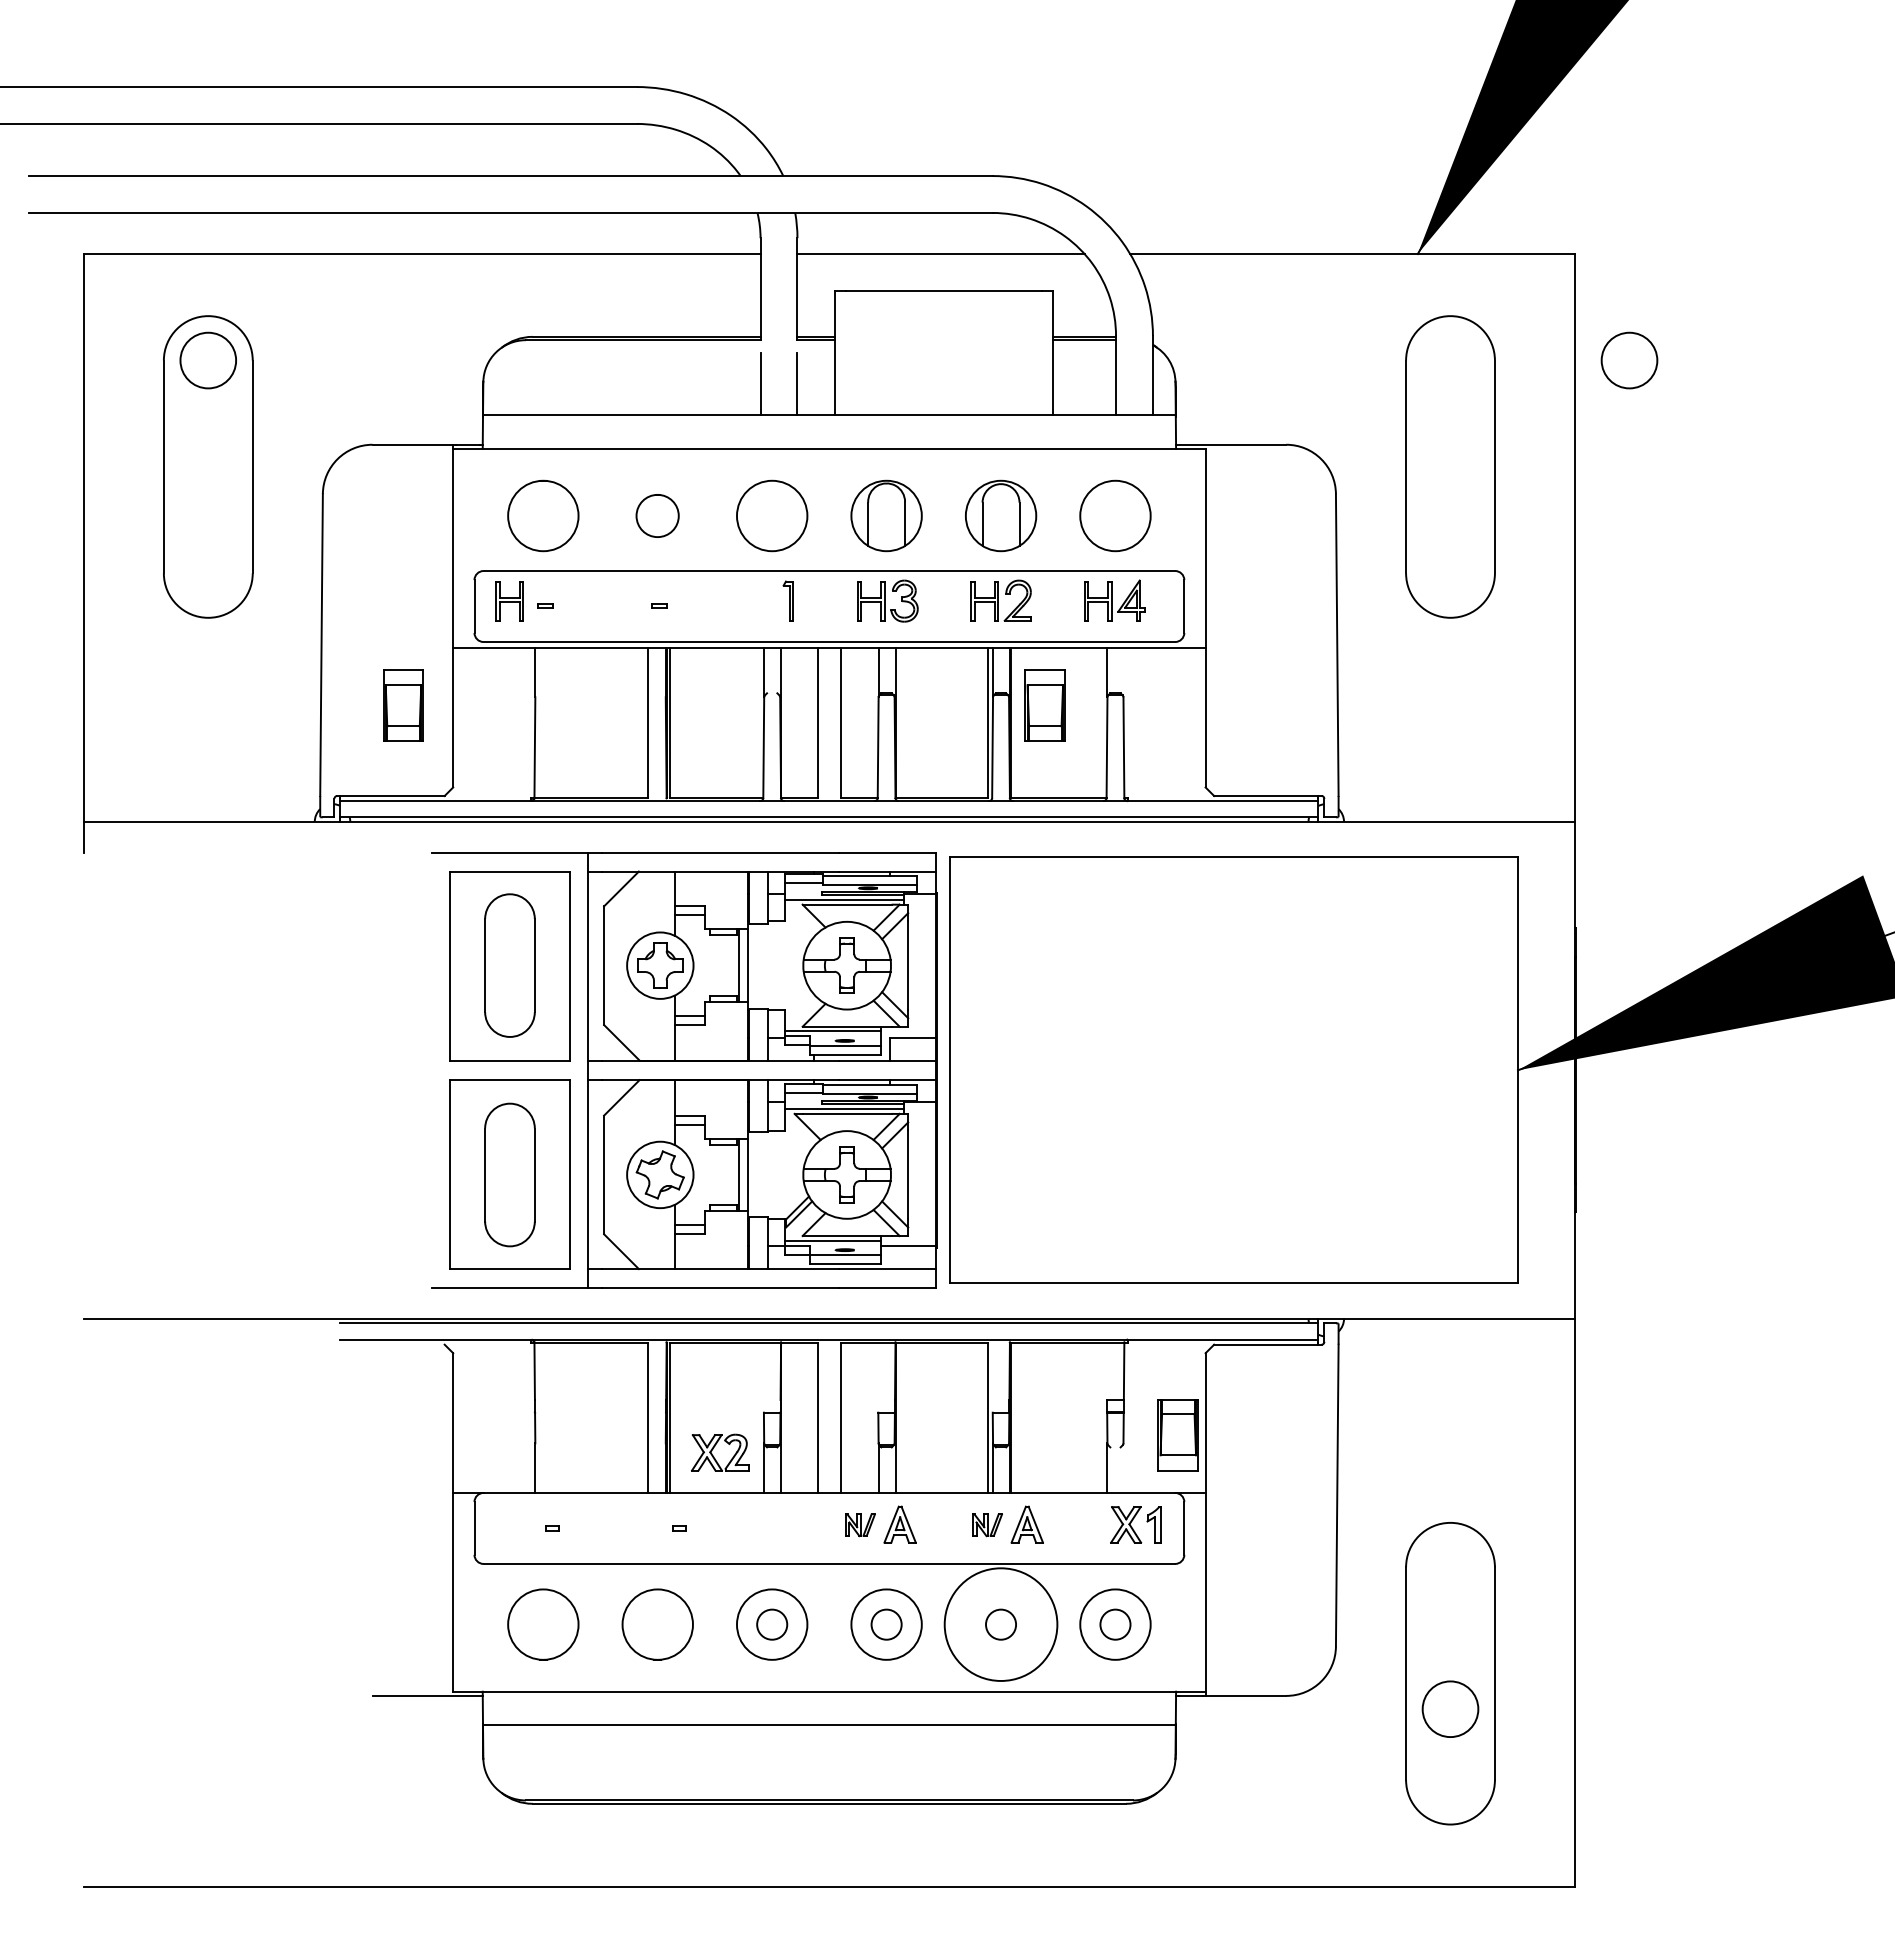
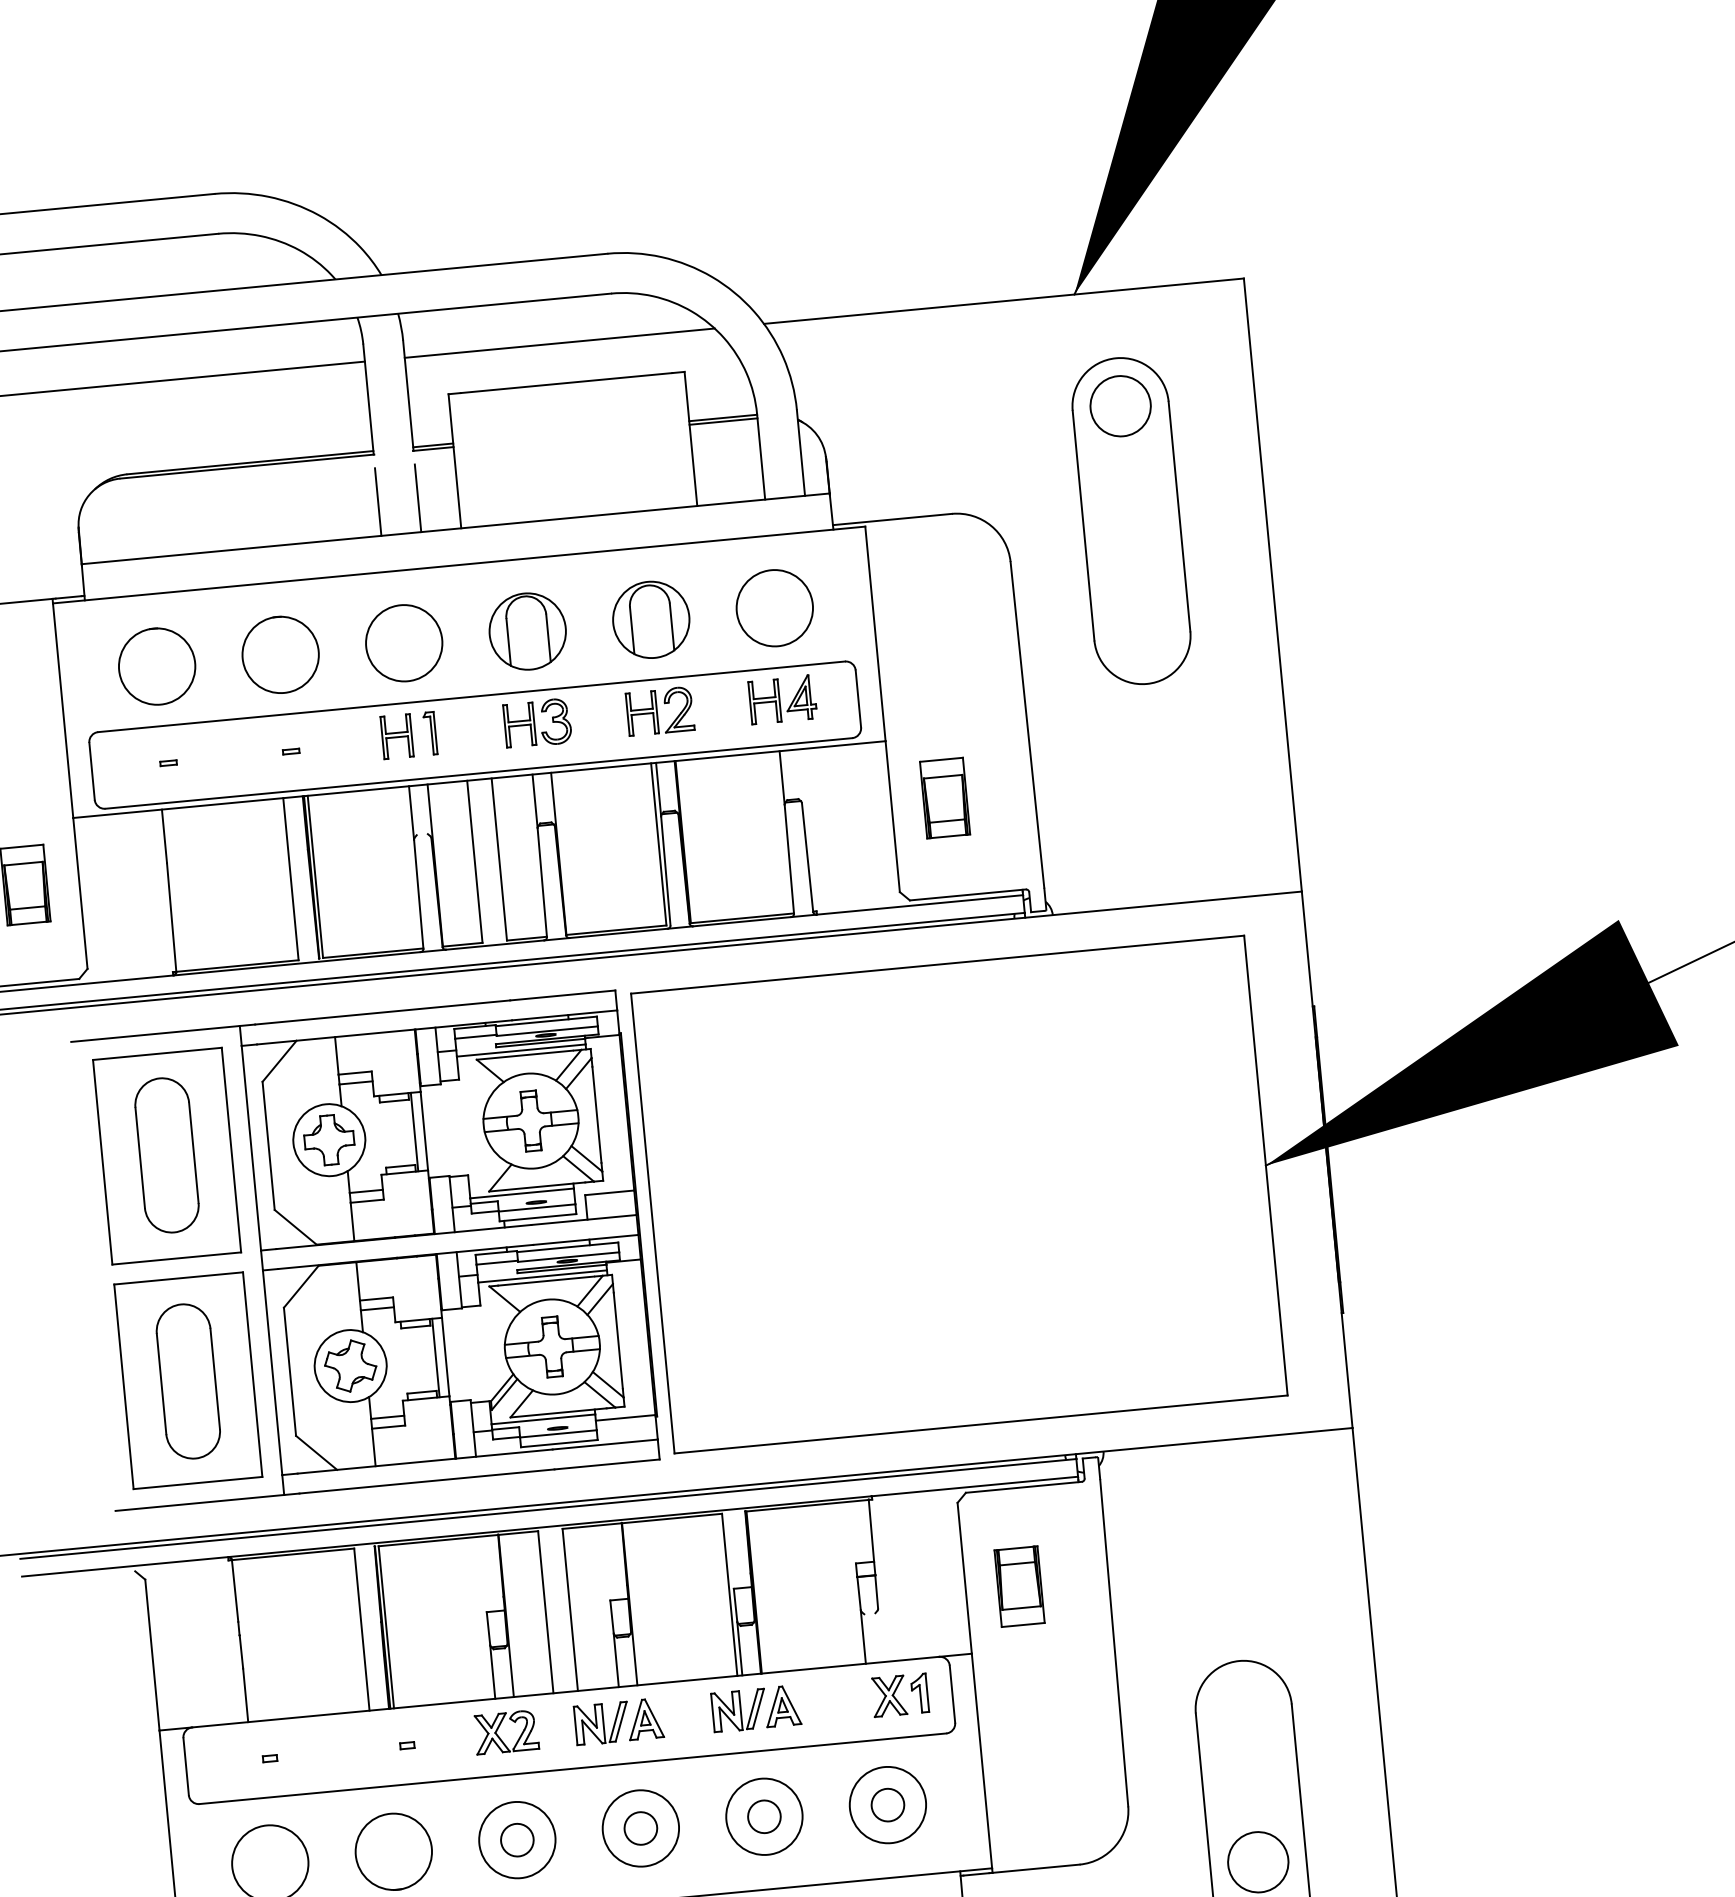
circle: (1629, 360) -> (1120, 406), moved
part: (657, 515) -> (280, 654), size x1.67
part: (509, 601) -> (397, 737), moved
part: (1044, 705) -> (944, 798), moved
part: (1177, 1435) -> (1018, 1586), moved
part: (714, 1456) -> (500, 1737), moved
part: (860, 1525) -> (602, 1724), size x1.67
part: (987, 1525) -> (739, 1711), size x1.67
circle: (1000, 1624) -> (763, 1816), size x0.62

